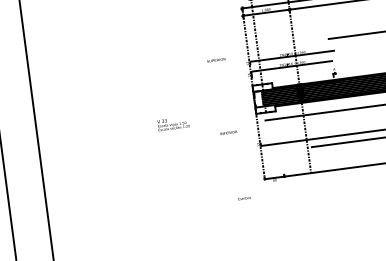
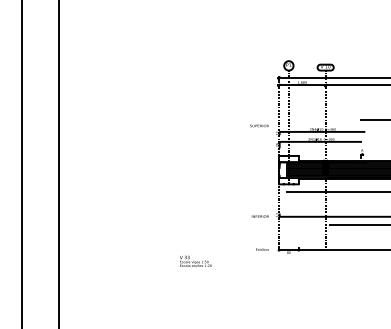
text: (216, 59) -> (259, 125), moved
text: (173, 123) -> (195, 261), moved
text: (227, 132) -> (259, 216), moved
text: (244, 198) -> (262, 249), moved

